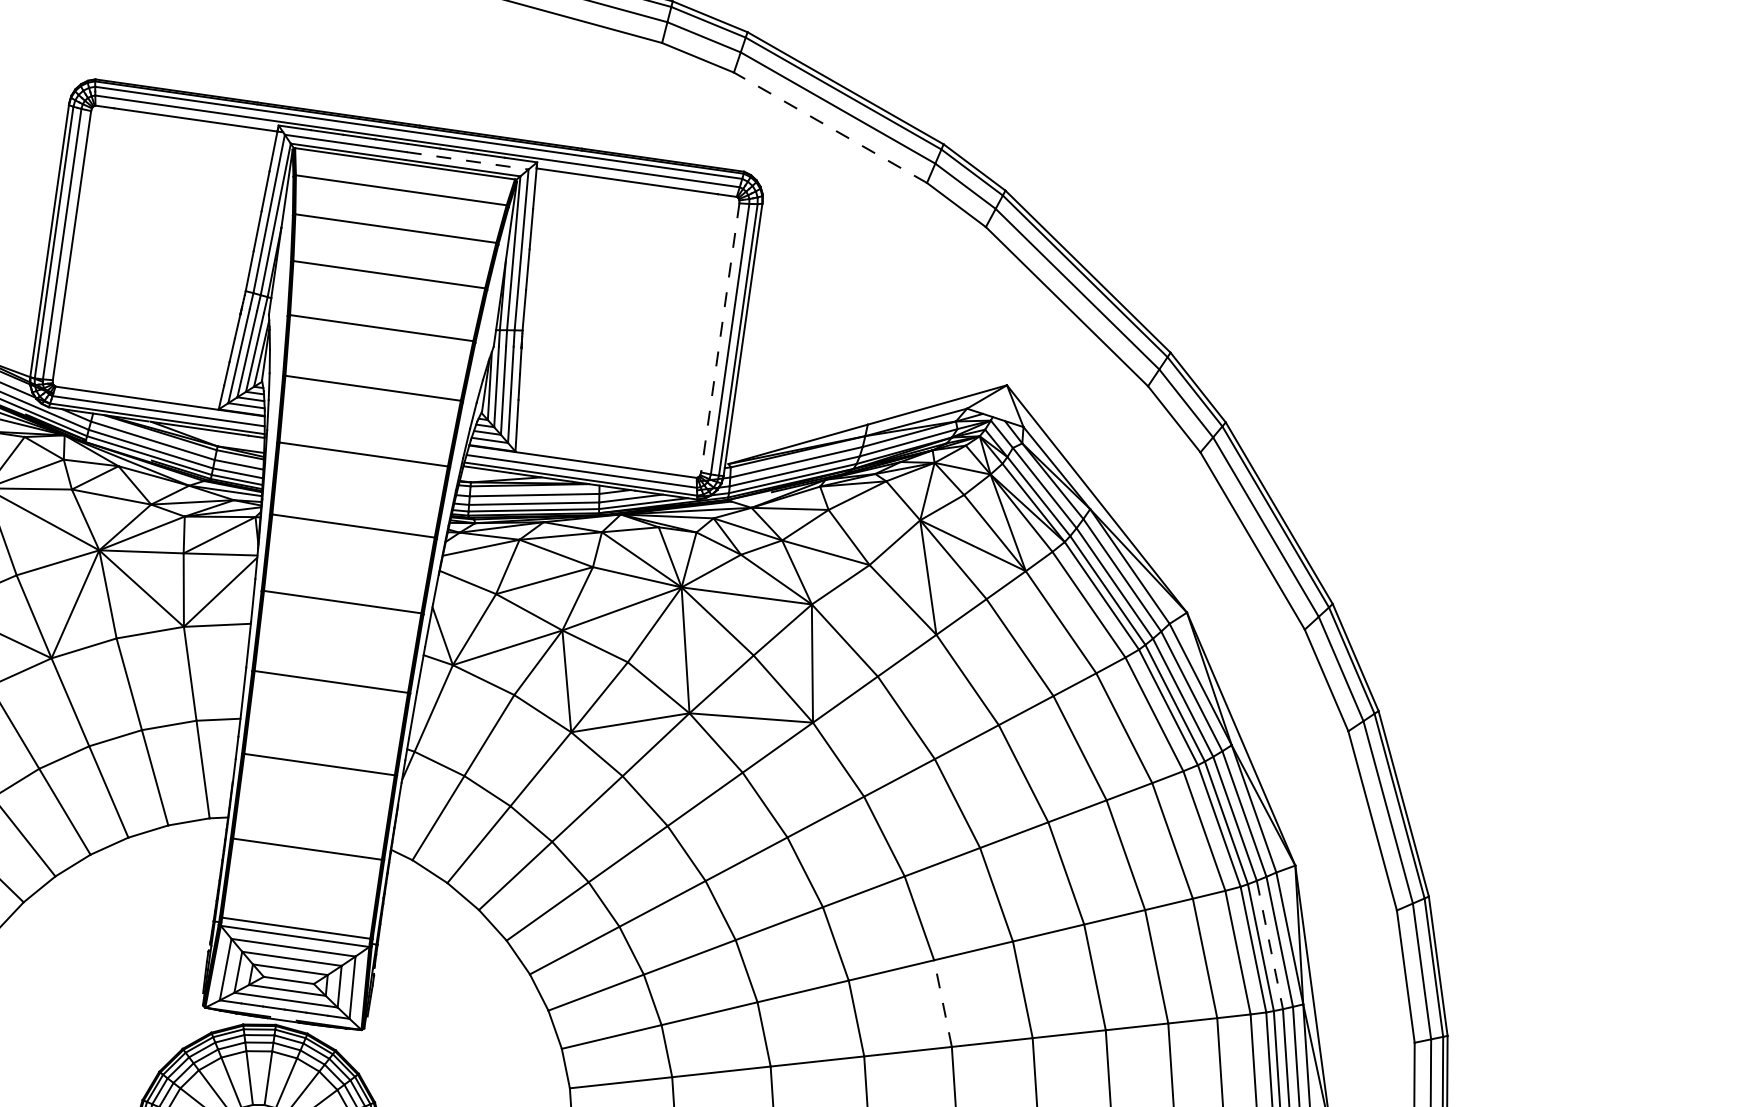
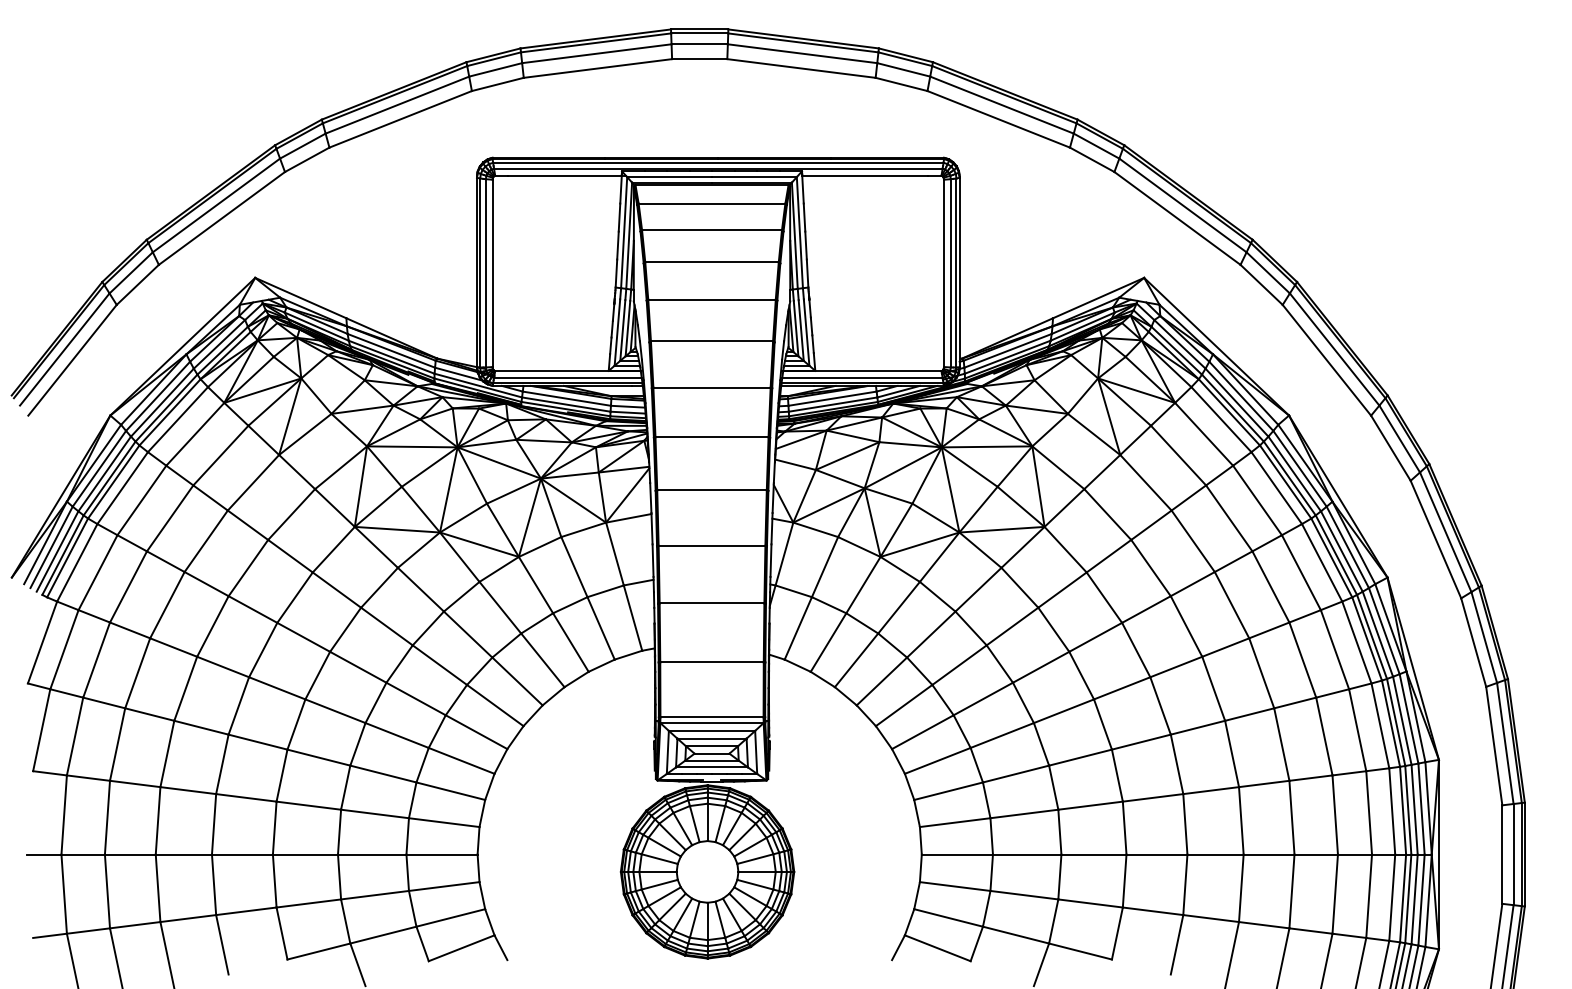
line: (830, 127) -> (998, 119), dashed -> solid
line: (467, 161) -> (754, 177), dashed -> solid
line: (719, 337) -> (943, 273), dashed -> solid
line: (1270, 945) -> (1378, 634), dashed -> solid
line: (943, 1002) -> (1160, 705), dashed -> solid

